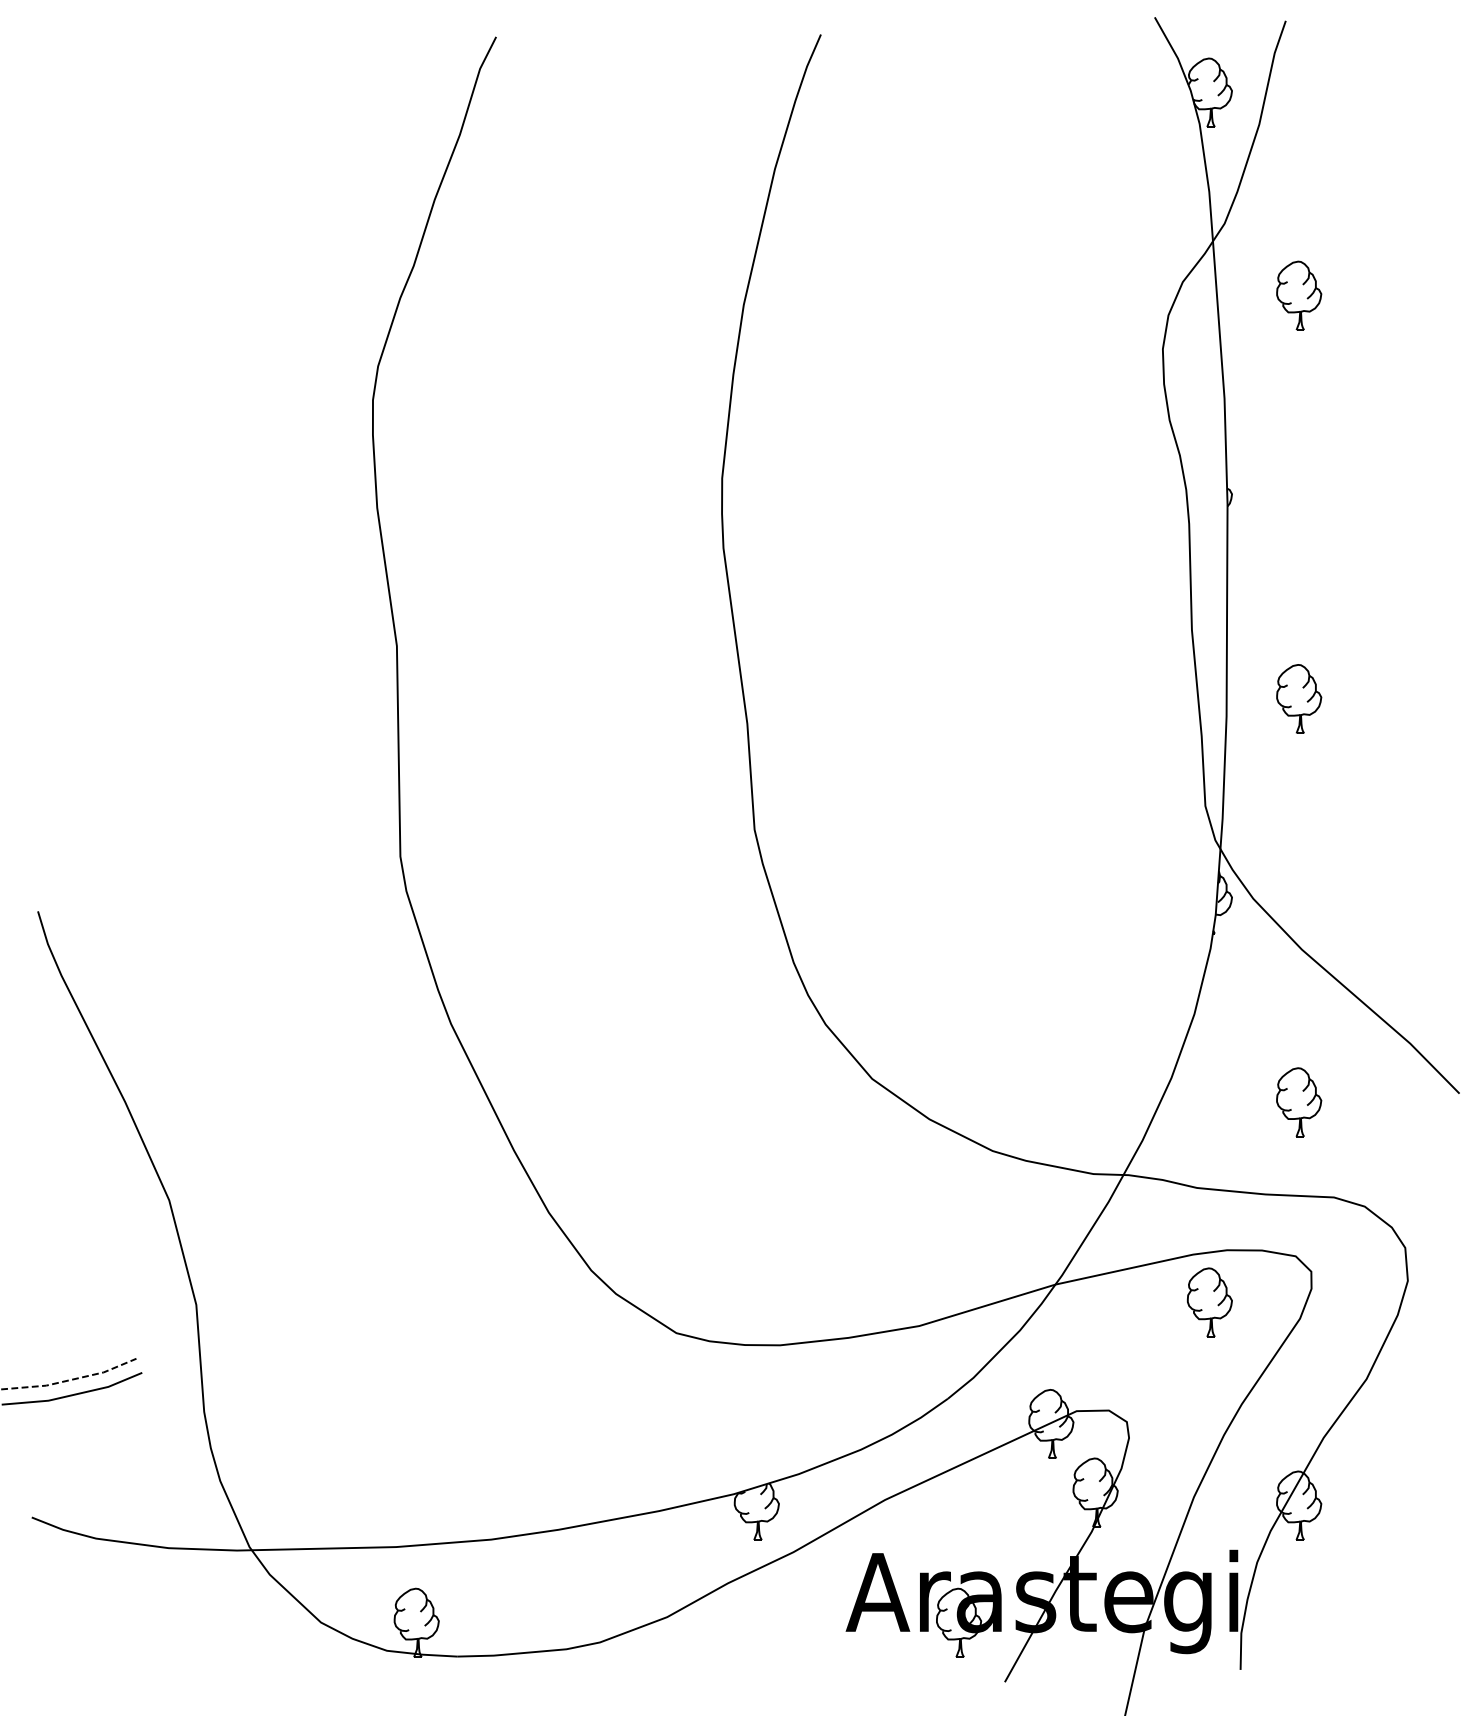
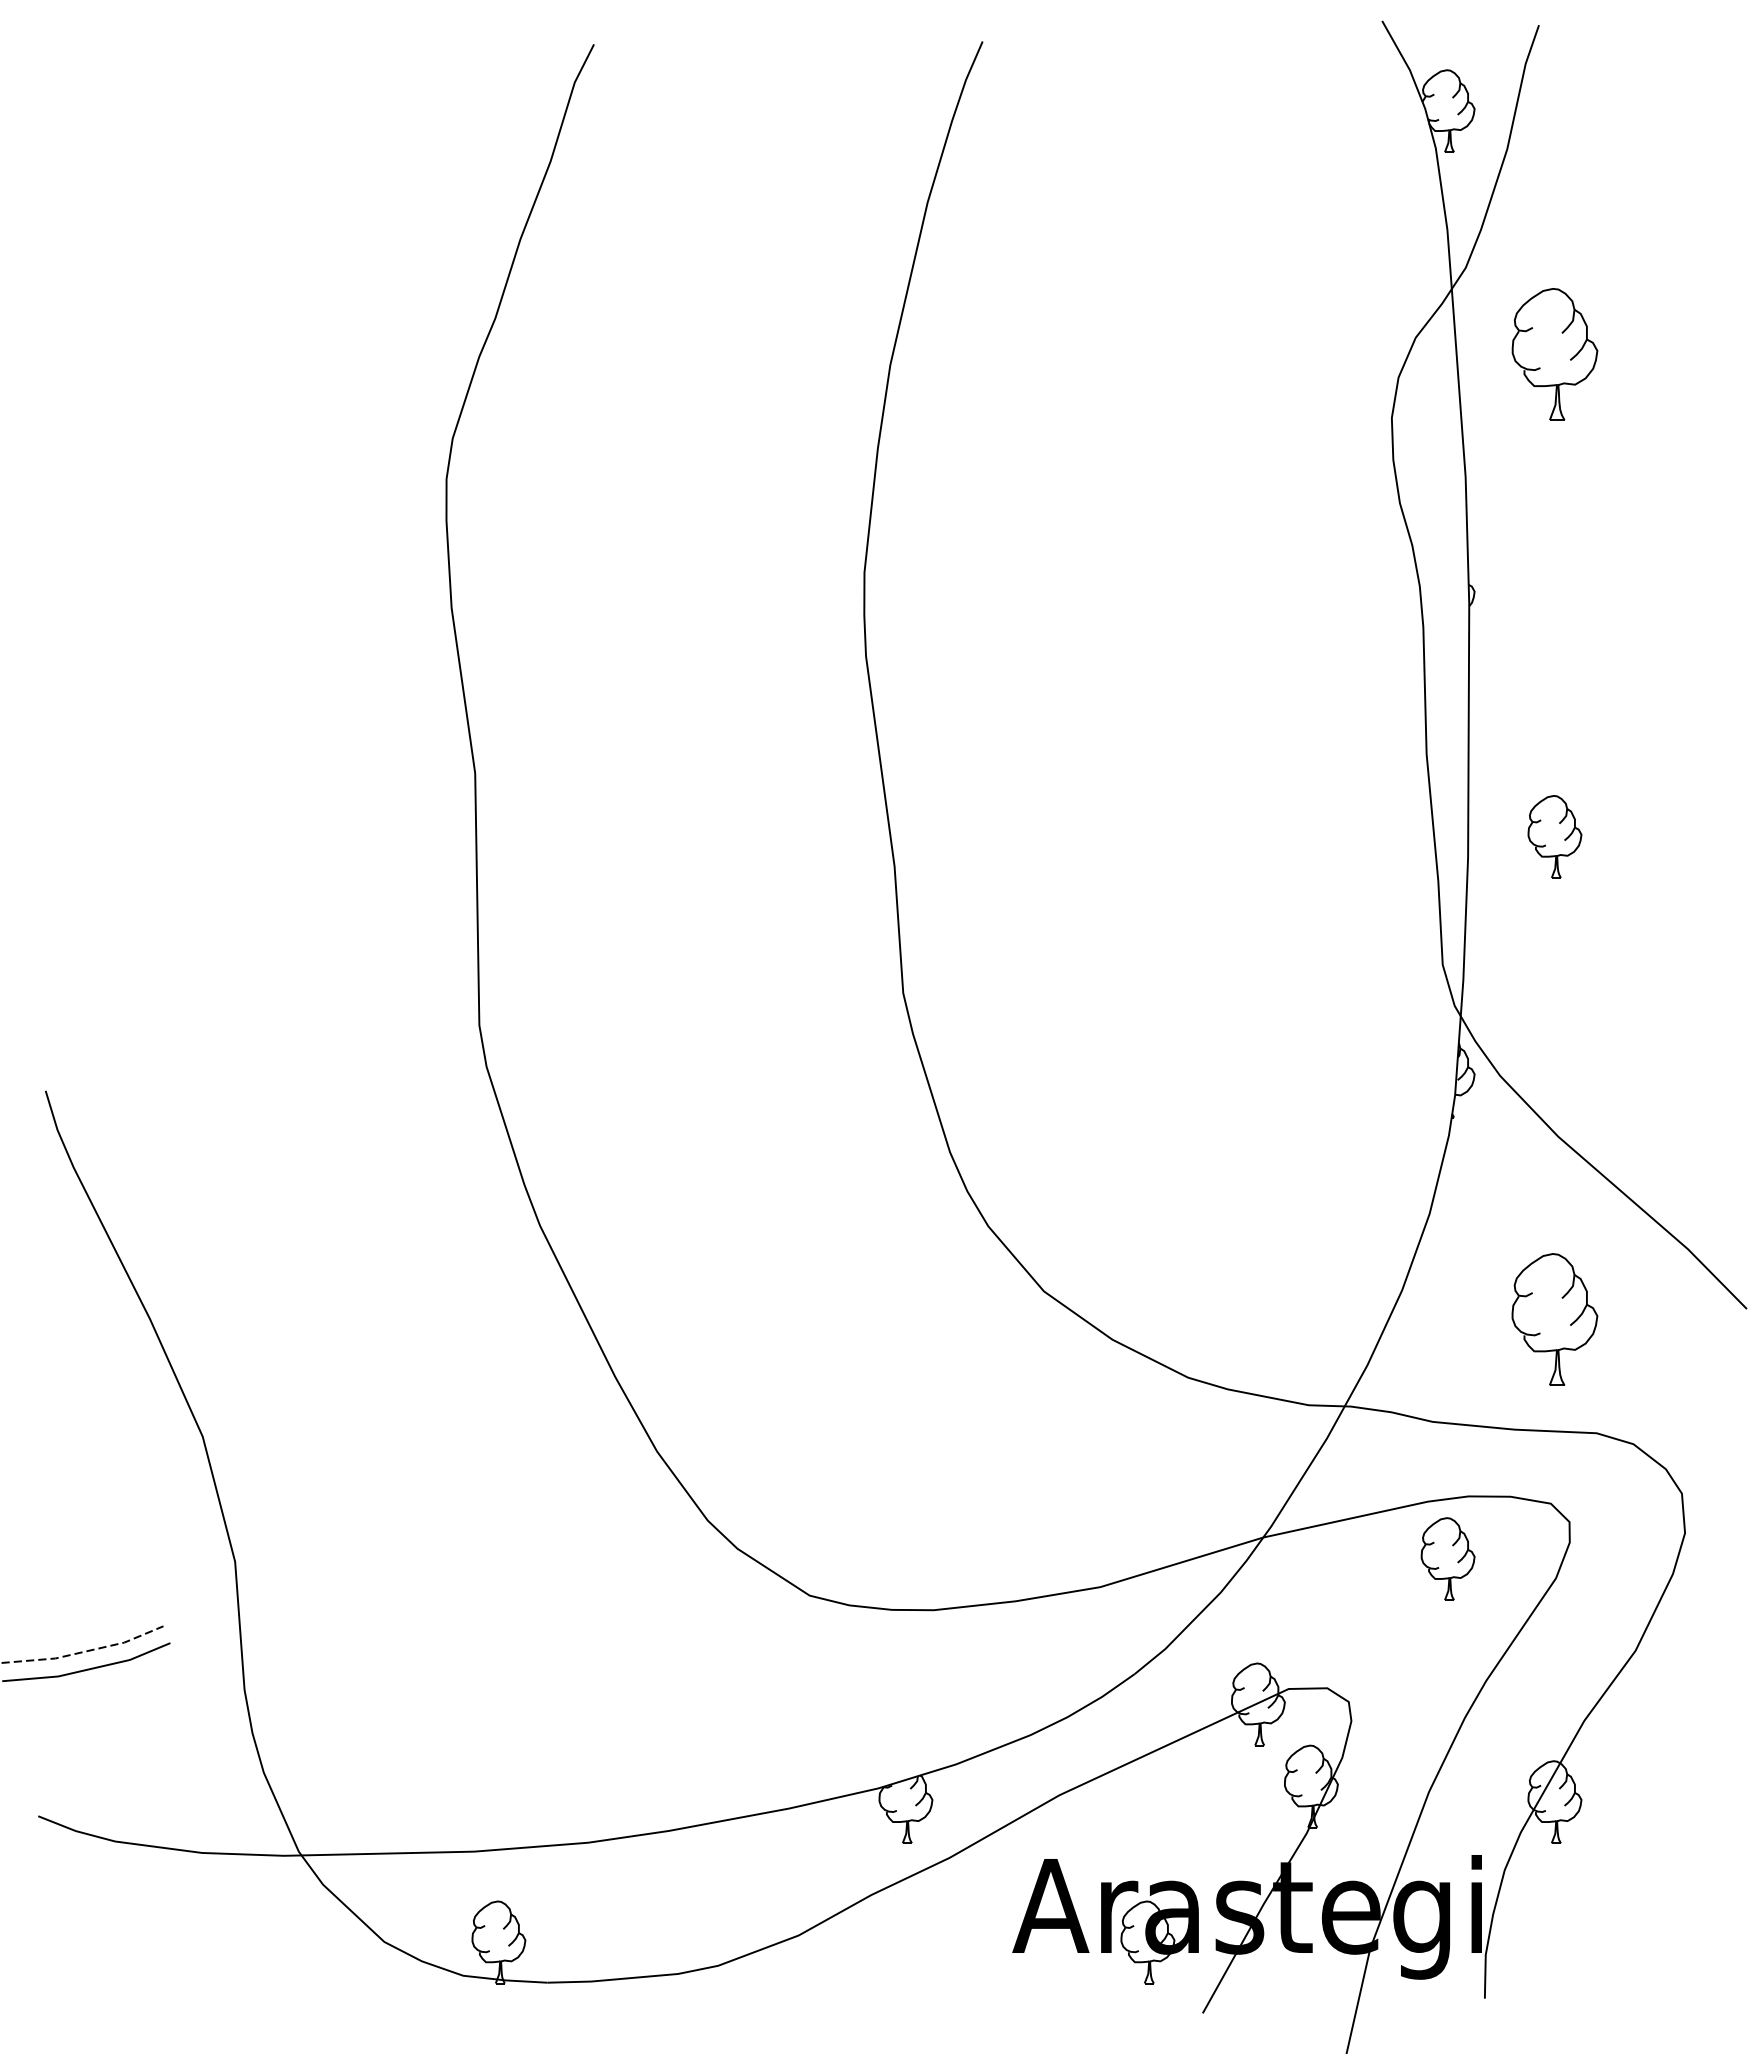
part: (1298, 295) -> (1554, 353), size x1.6
part: (1298, 1102) -> (1554, 1319), size x1.6

